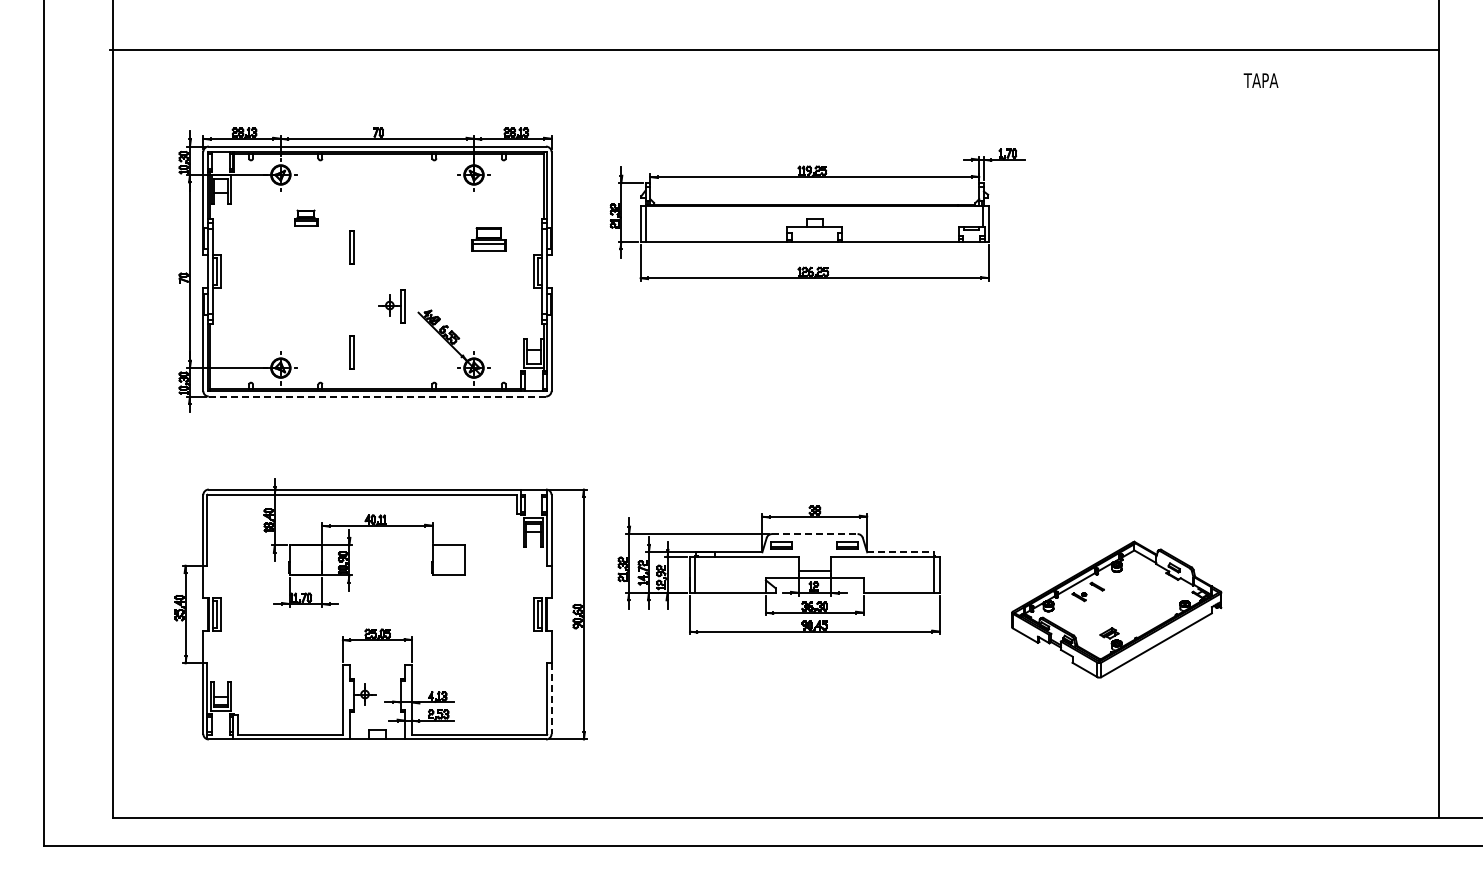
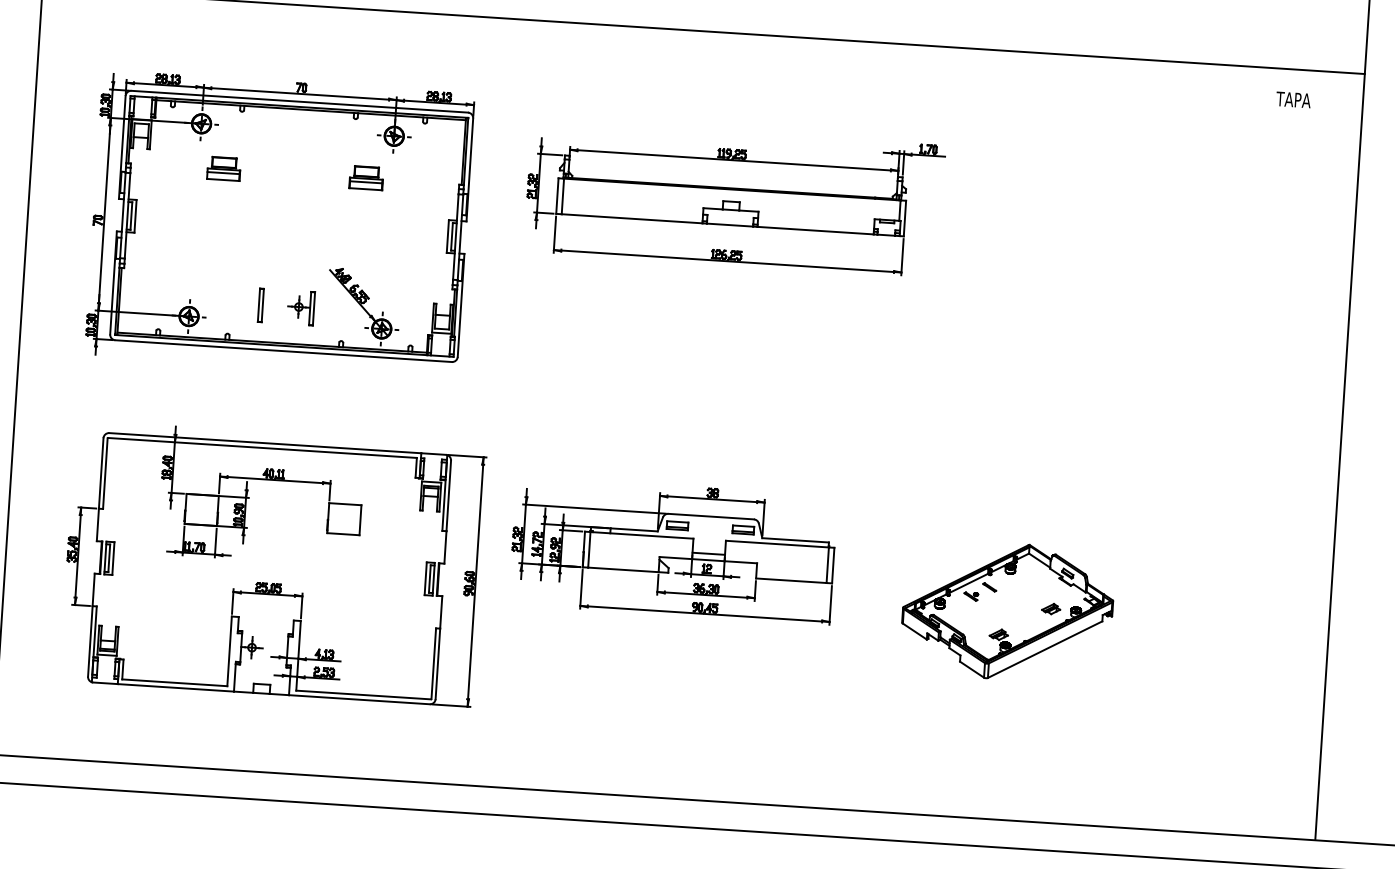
text: (1260, 80) -> (1293, 99), moved
part: (305, 218) -> (223, 168), size x1.43
part: (488, 239) -> (366, 178), moved
part: (351, 247) -> (267, 200), removed
part: (391, 306) -> (300, 308), moved
line: (377, 396) -> (283, 351), dashed -> solid
line: (814, 534) -> (710, 517), dashed -> solid
line: (901, 552) -> (796, 540), dashed -> solid
part: (1160, 604) -> (1051, 609), added
line: (551, 699) -> (437, 664), dashed -> solid

